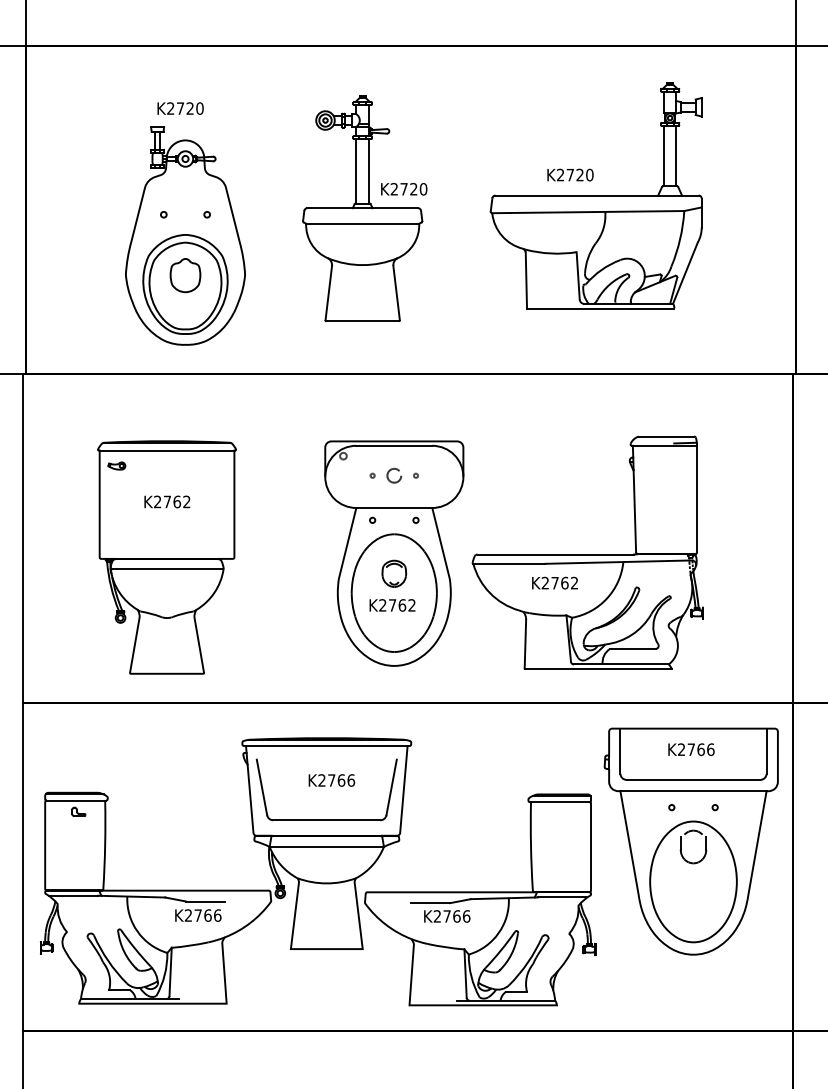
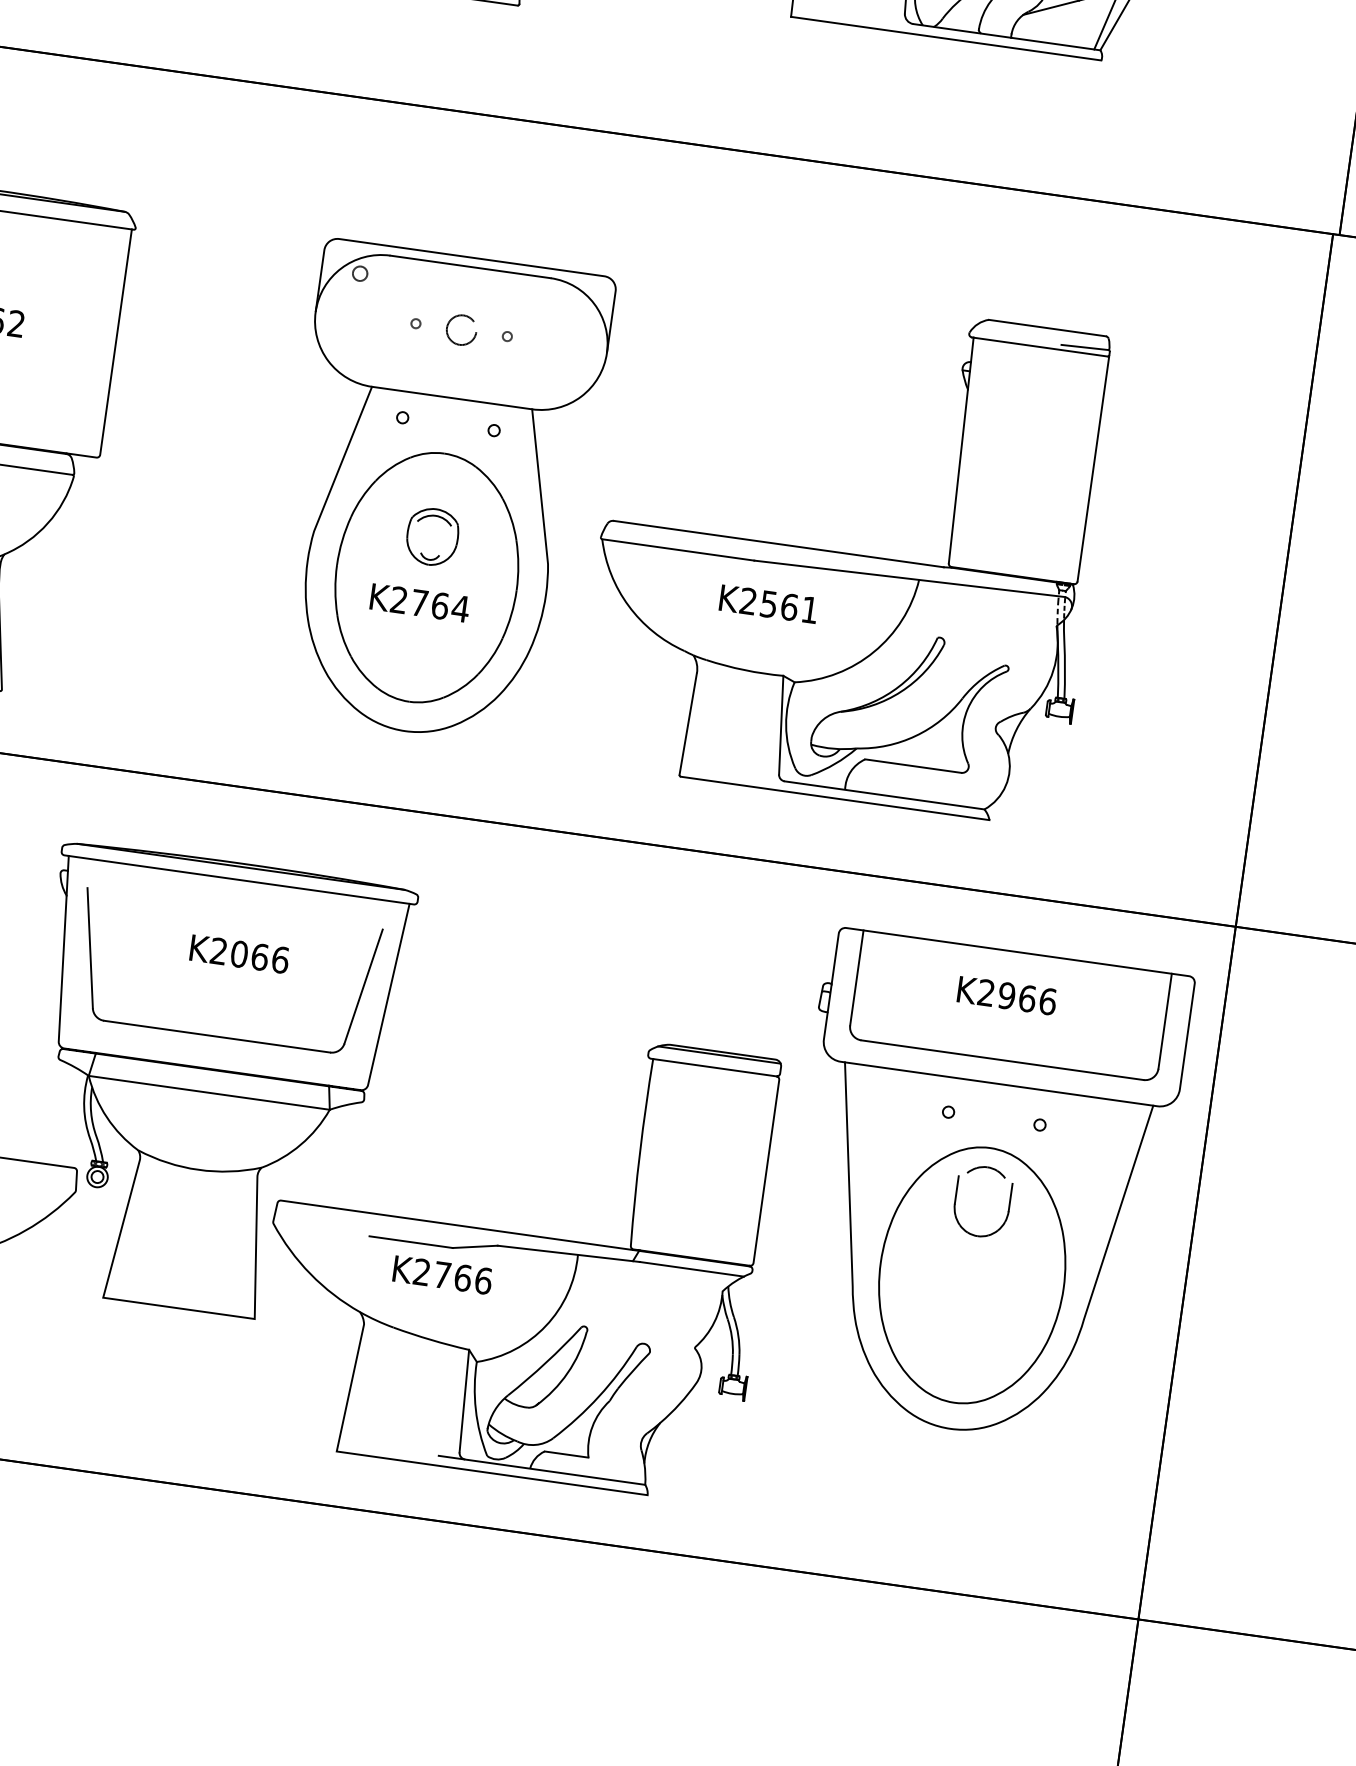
text: (564, 582) -> (788, 605), K2762 -> K2561
text: (412, 605) -> (461, 609), K2762 -> K2764
text: (691, 749) -> (1007, 995), K2766 -> K2966
text: (331, 780) -> (238, 954), K2766 -> K2066

